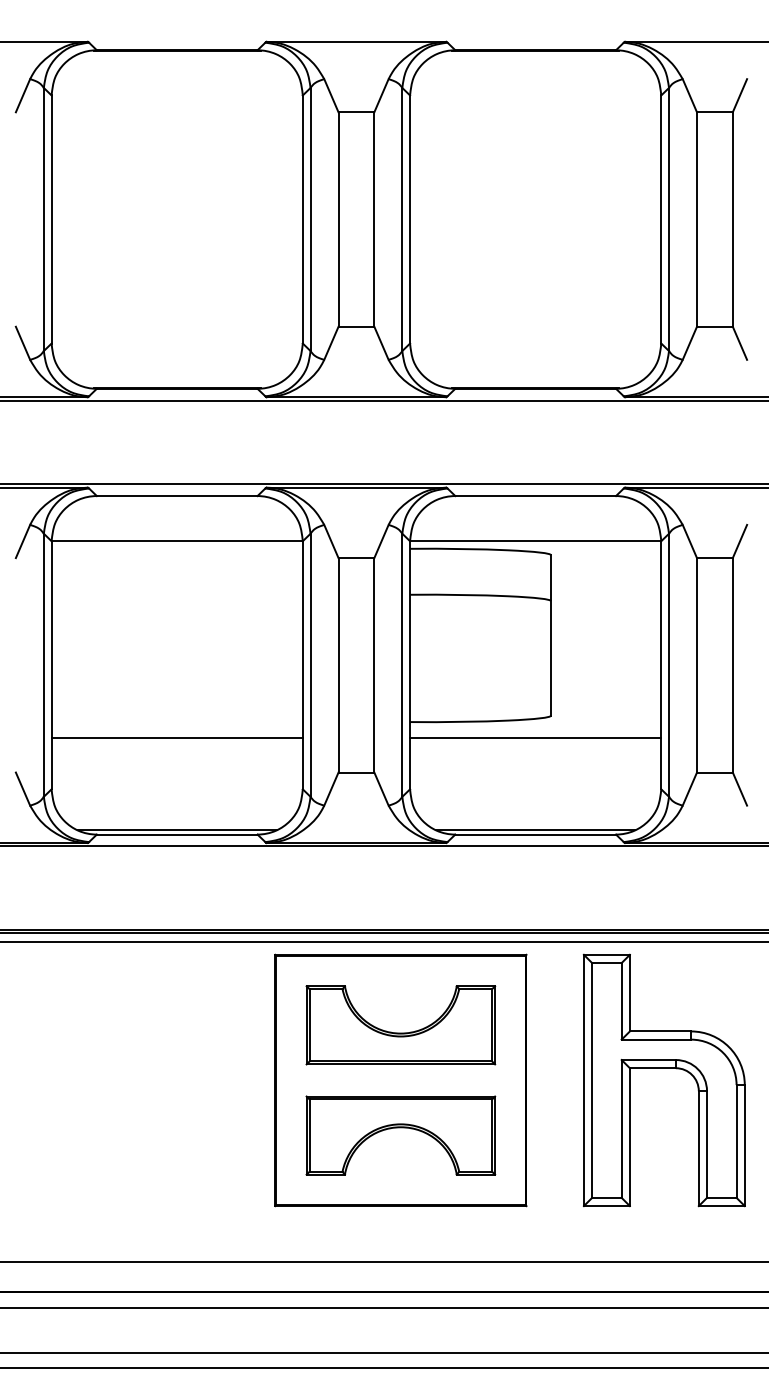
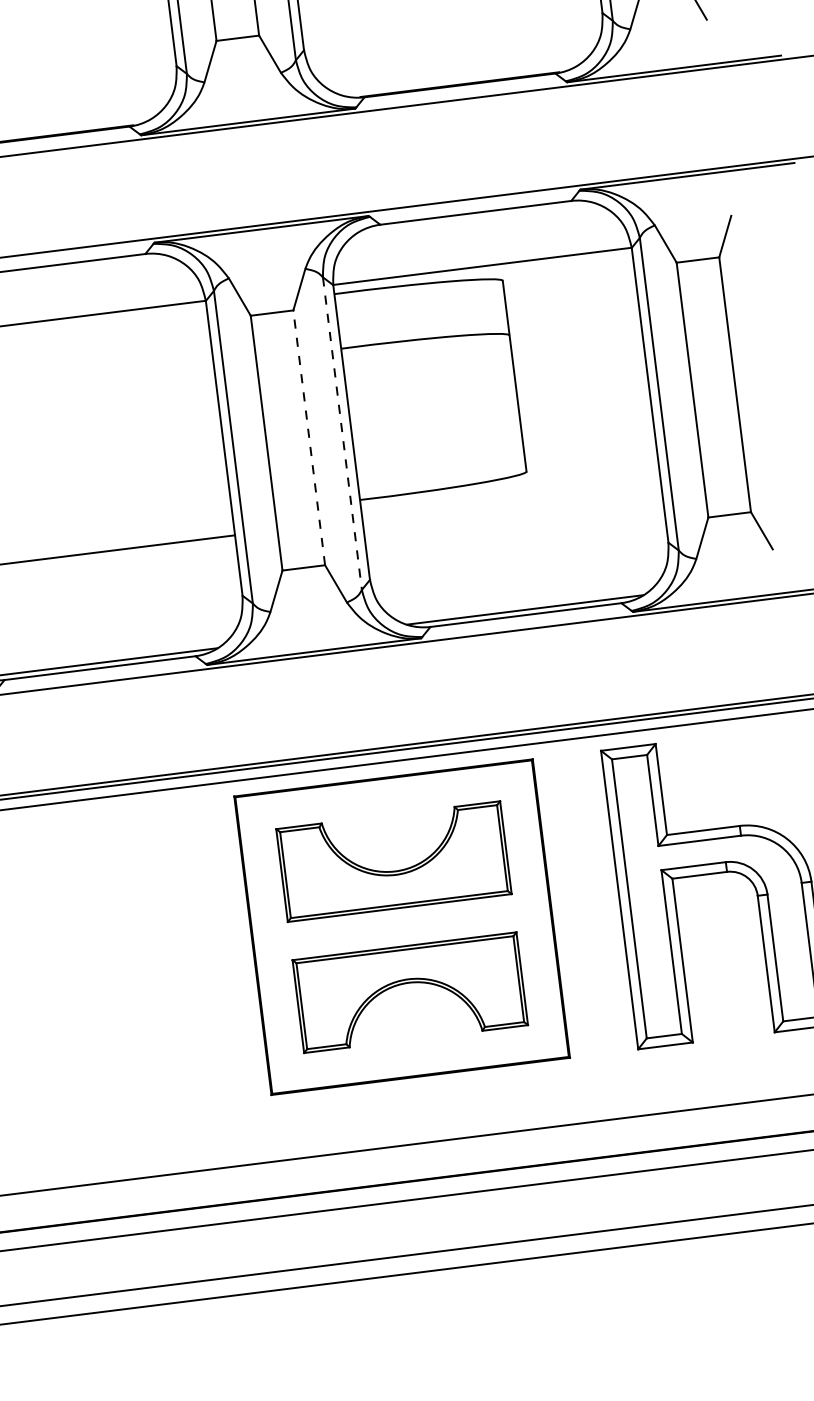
line: (374, 664) -> (309, 436), solid -> dashed
line: (402, 665) -> (342, 433), solid -> dashed
line: (535, 738) -> (511, 500), removed

